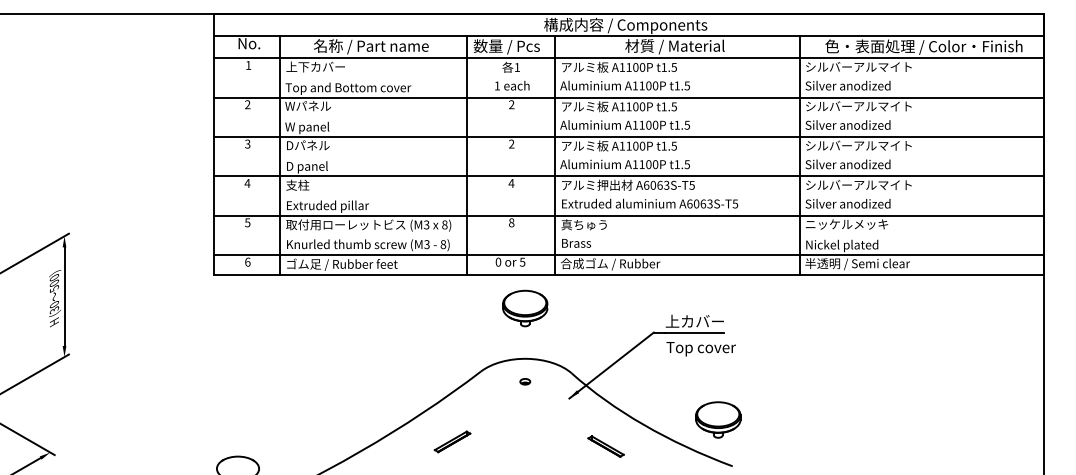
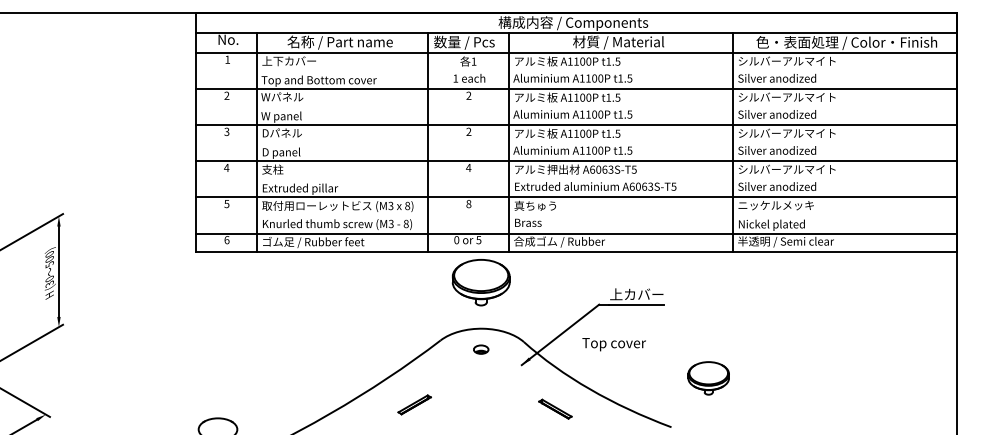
part: (525, 308) -> (481, 282), size x1.4
text: (700, 349) -> (613, 344), moved
part: (525, 381) -> (481, 349), size x1.6
part: (718, 419) -> (708, 377), moved

